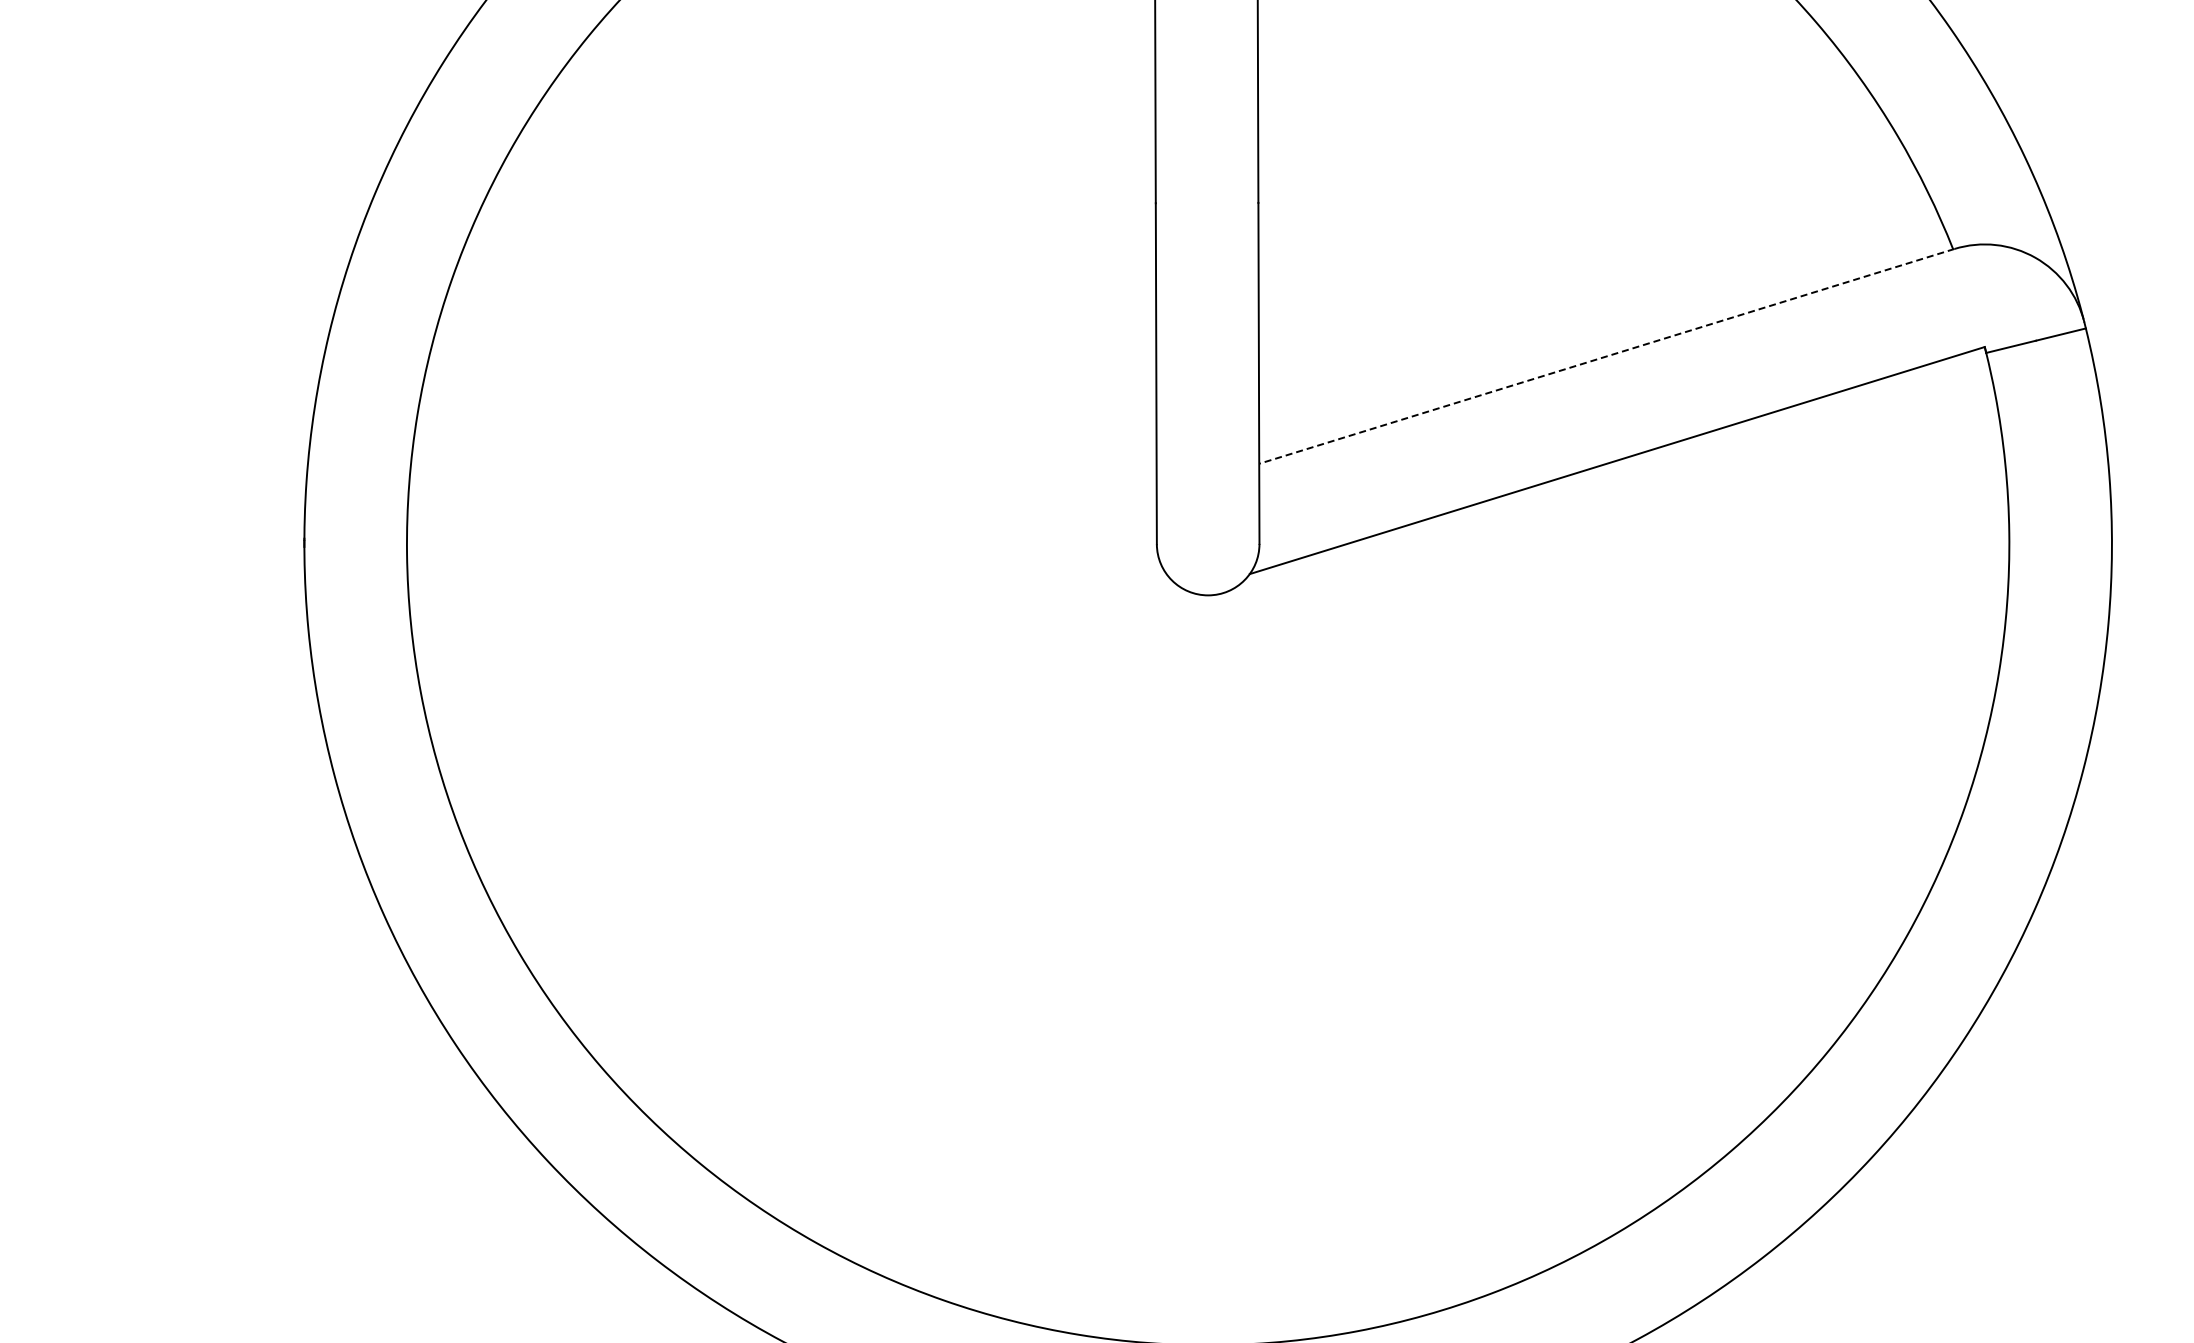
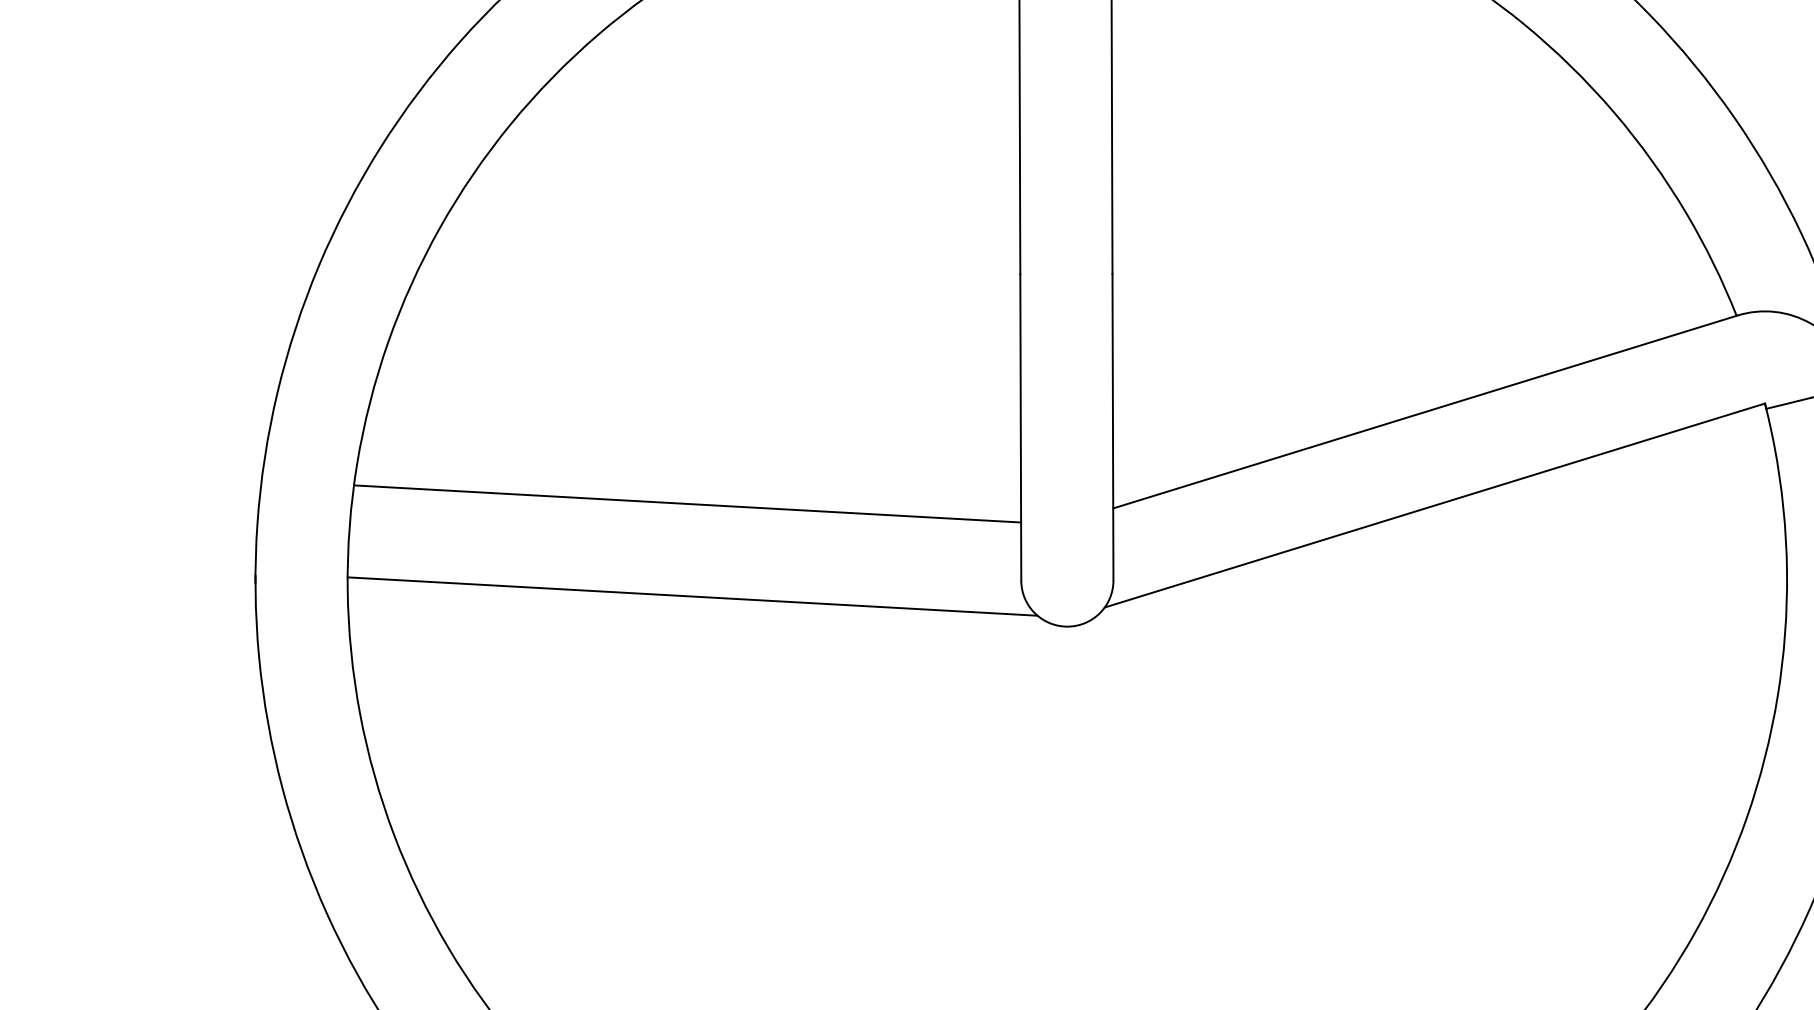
line: (1606, 356) -> (1425, 412), dashed -> solid
line: (785, 458) -> (687, 503), added
line: (790, 561) -> (692, 596), added

